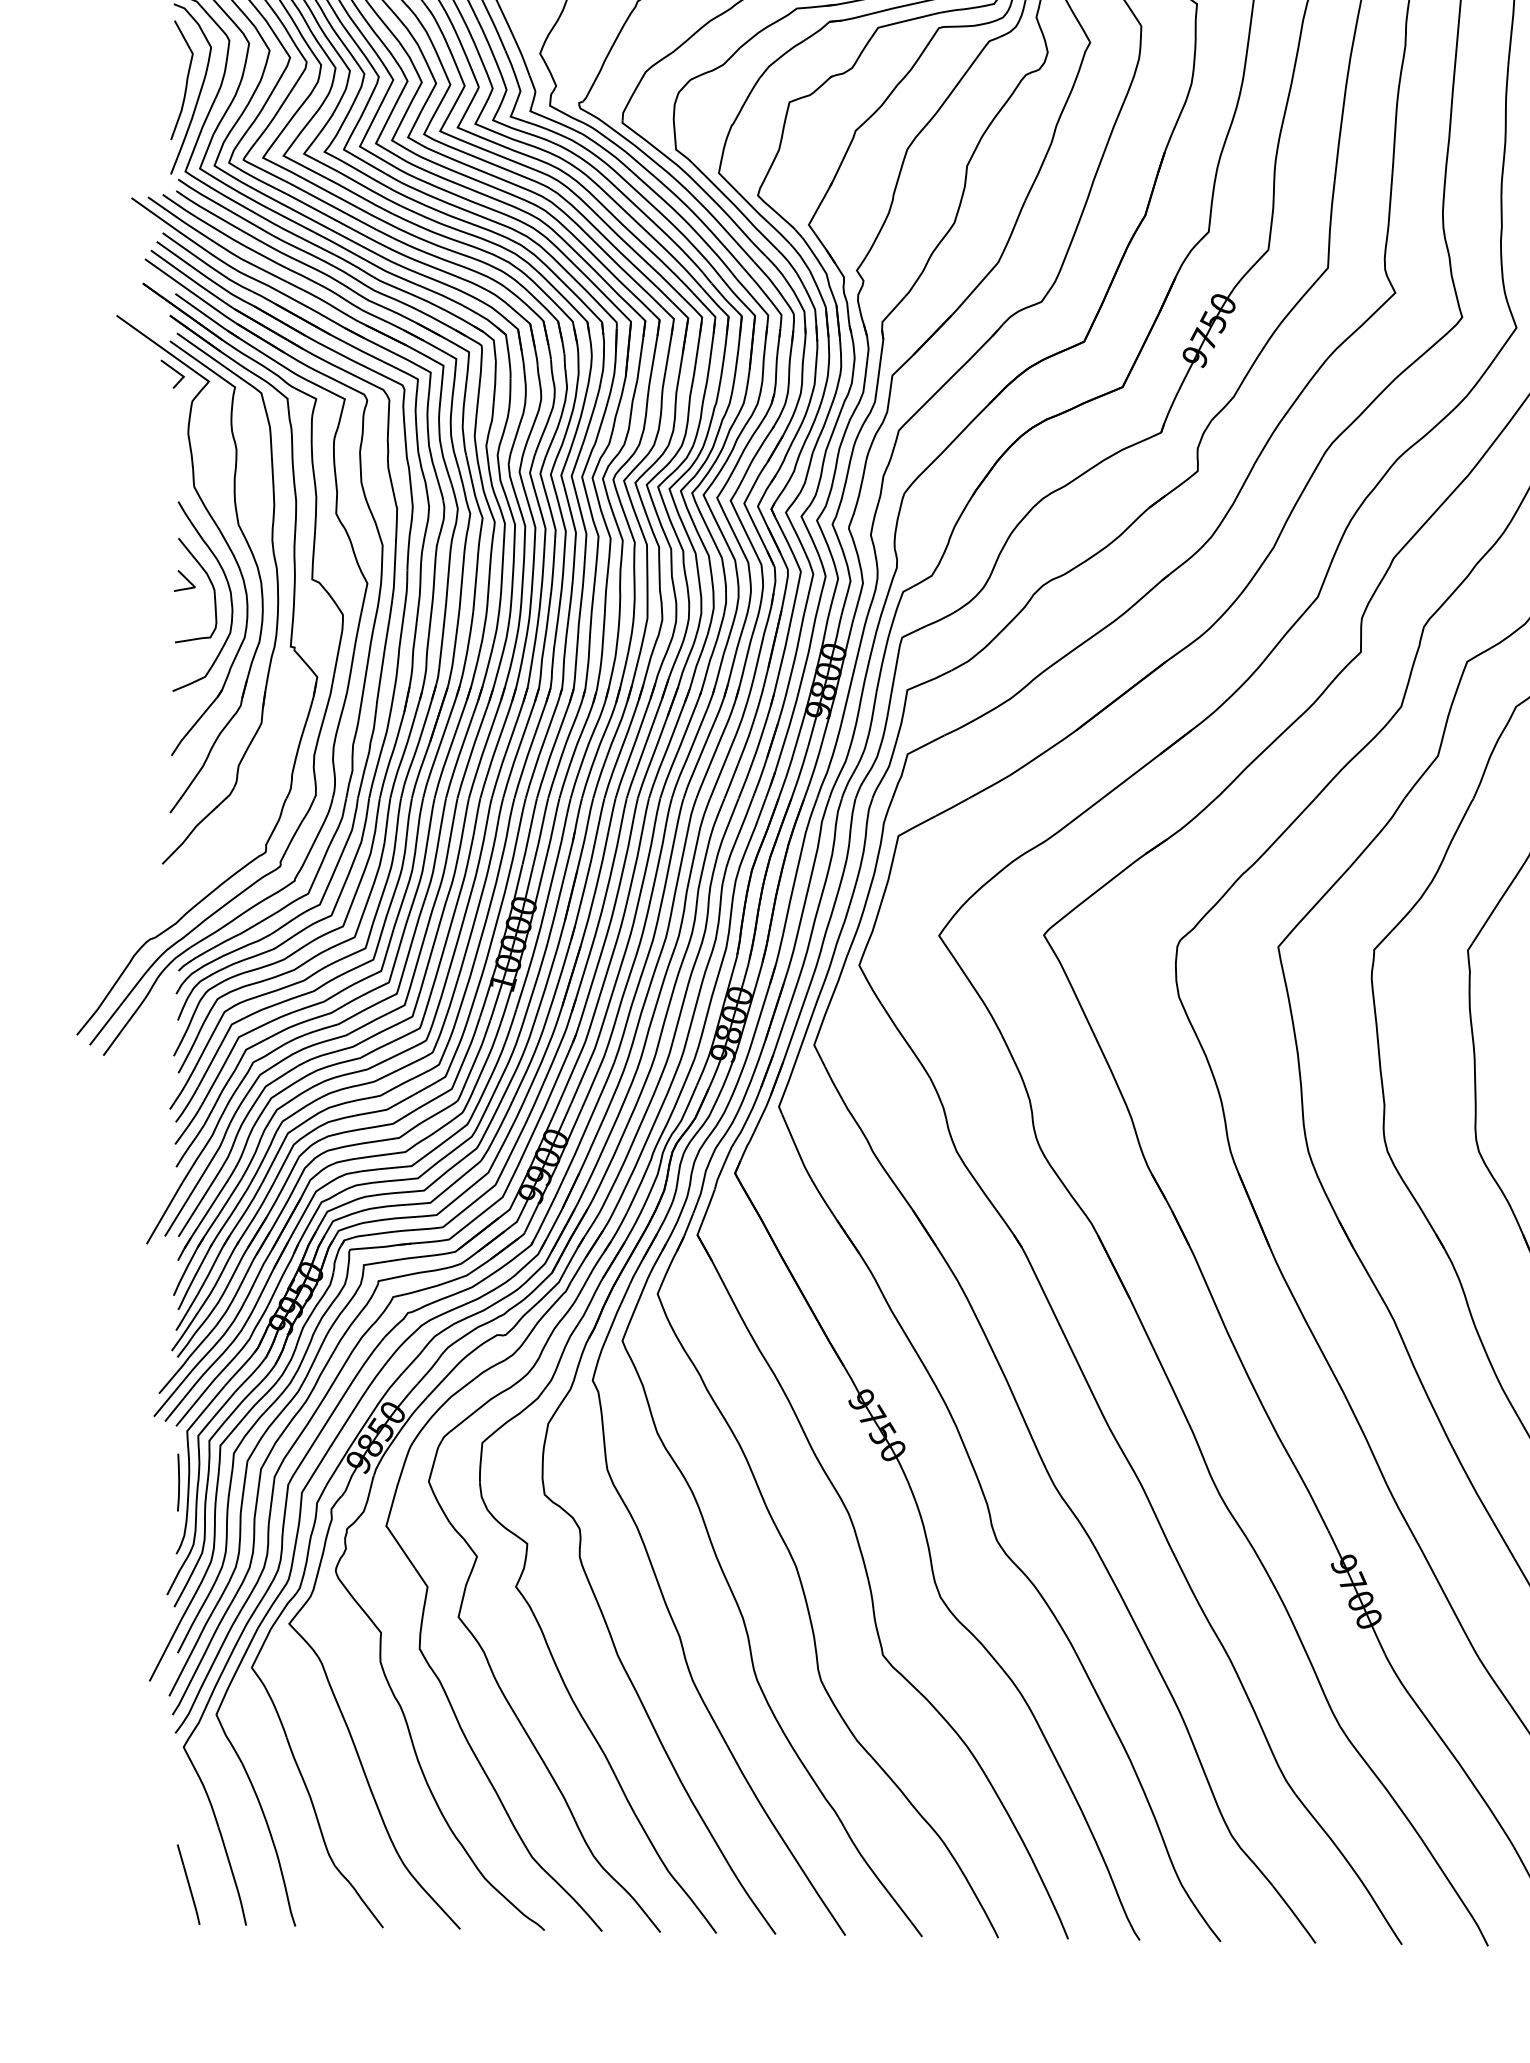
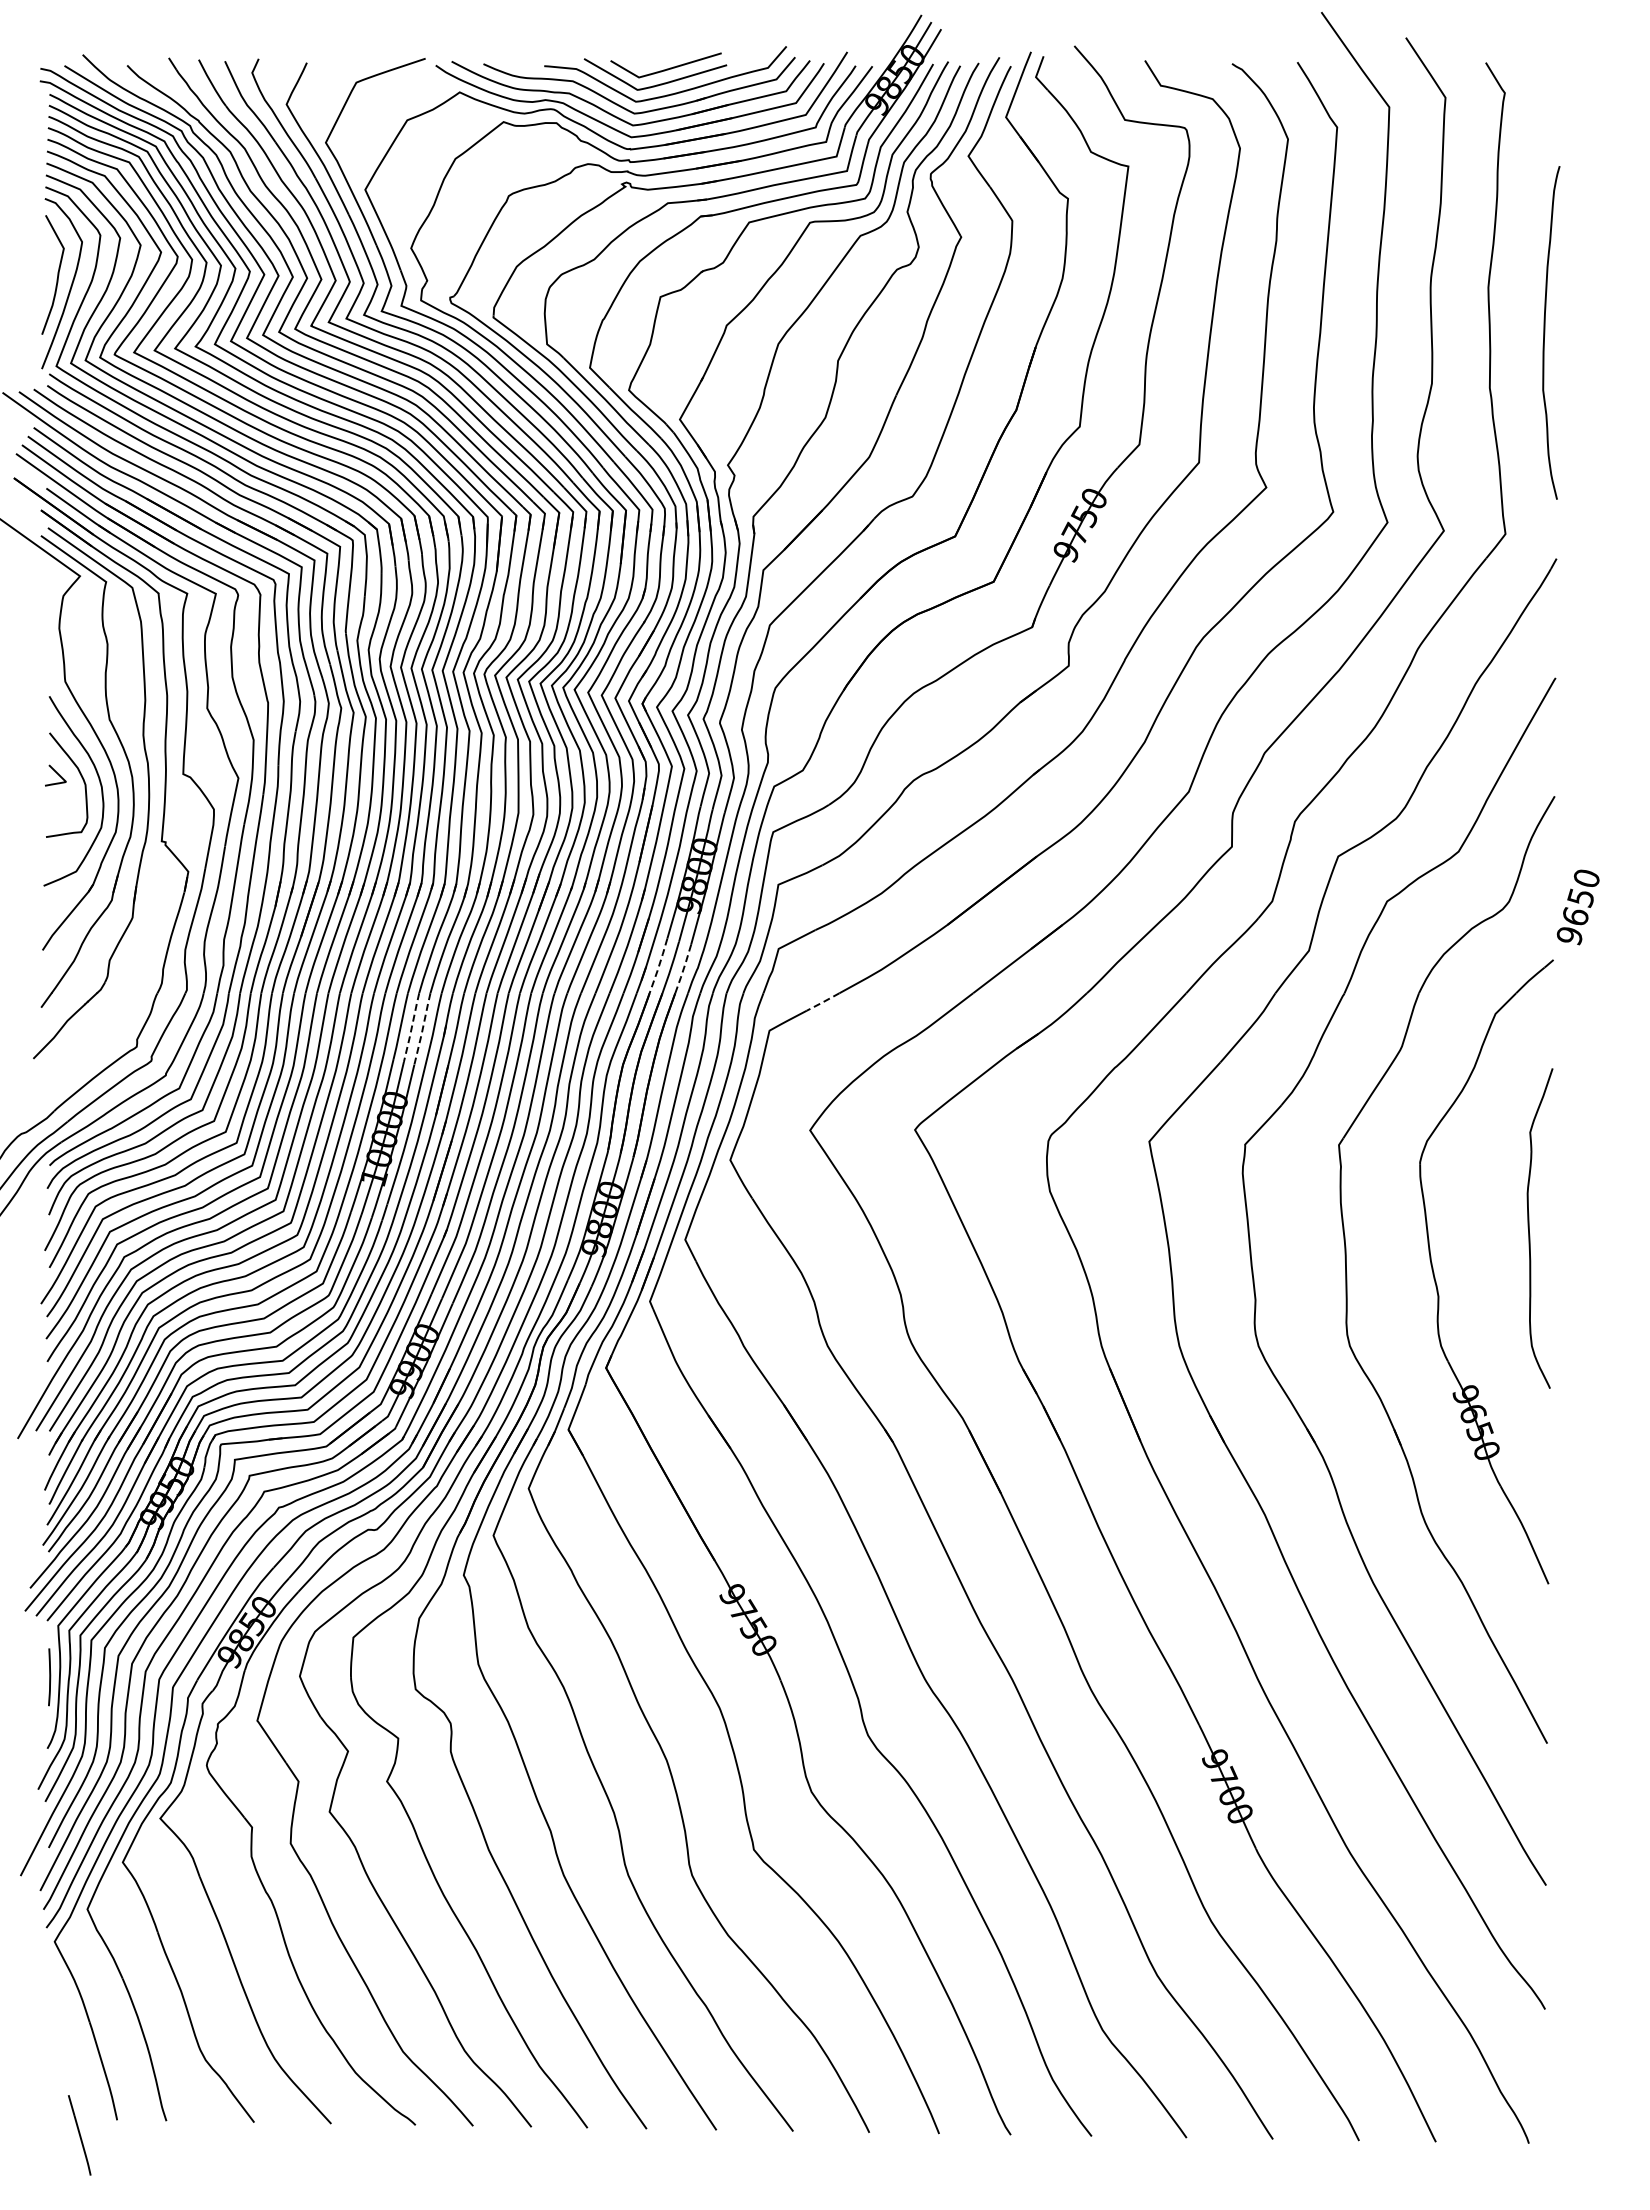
line: (173, 370) -> (44, 565), removed
line: (788, 770) -> (659, 965), solid -> dashed
line: (812, 774) -> (683, 969), solid -> dashed
line: (951, 807) -> (822, 1002), solid -> dashed
line: (540, 832) -> (411, 1027), solid -> dashed
line: (551, 834) -> (422, 1029), solid -> dashed
line: (188, 1884) -> (79, 2135), moved

